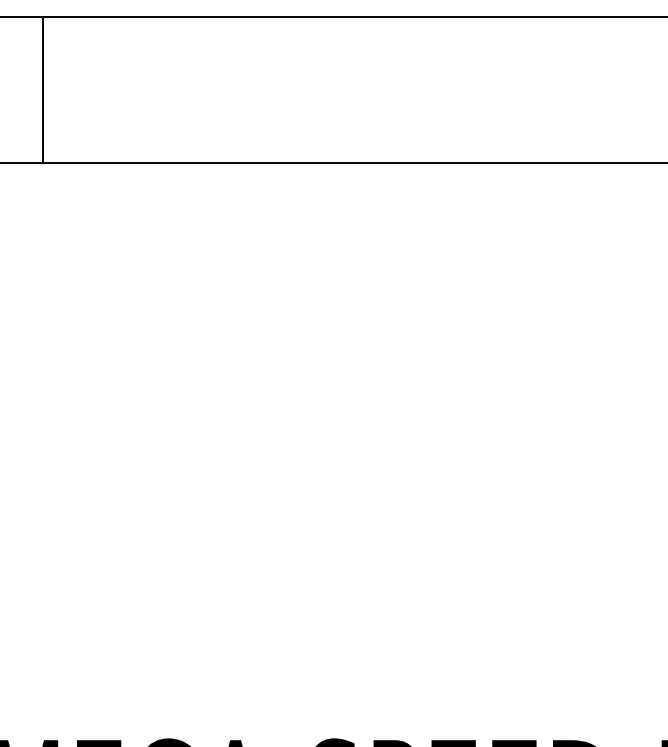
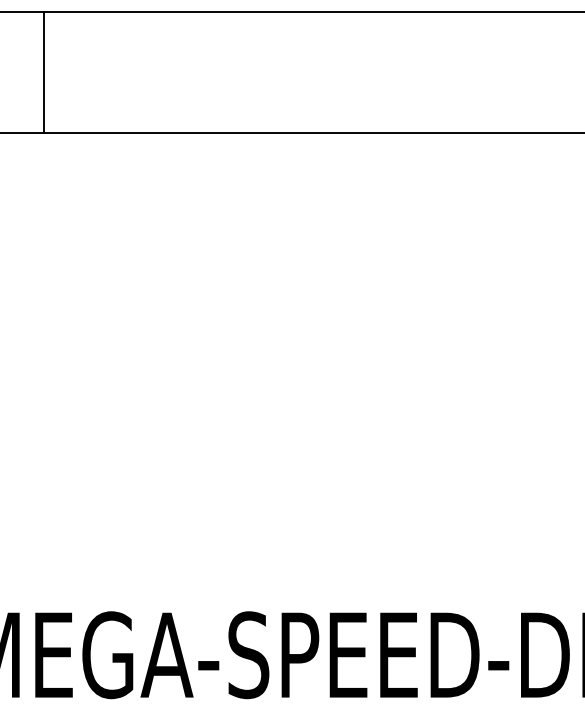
line: (43, 89) -> (44, 72), moved

